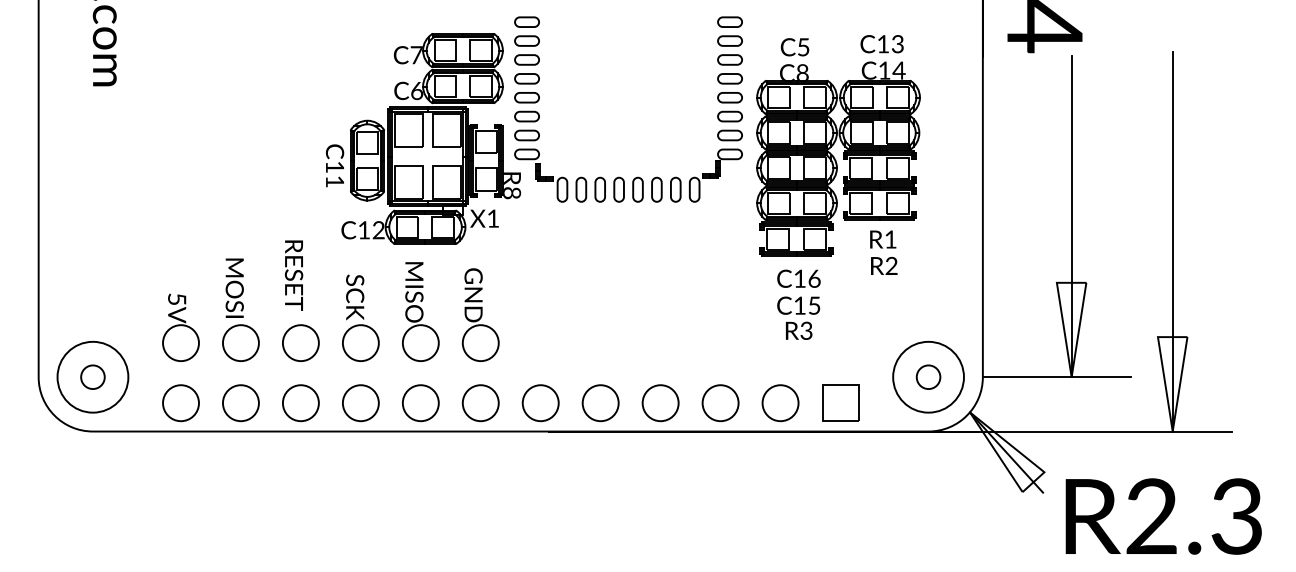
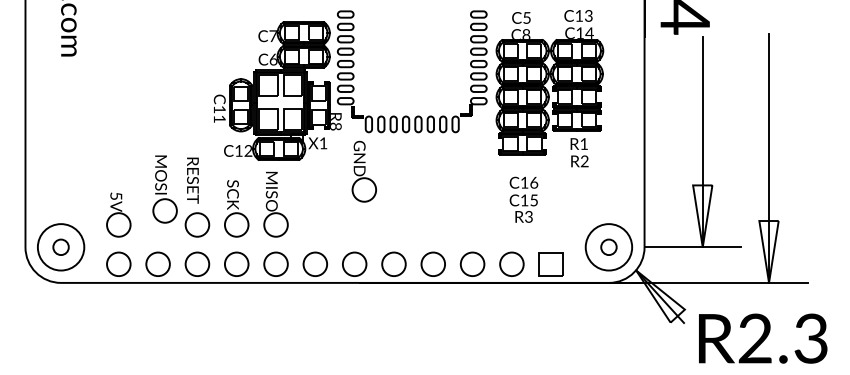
part: (837, 154) -> (549, 88), moved
part: (240, 310) -> (164, 189), moved
part: (479, 314) -> (363, 171), moved

